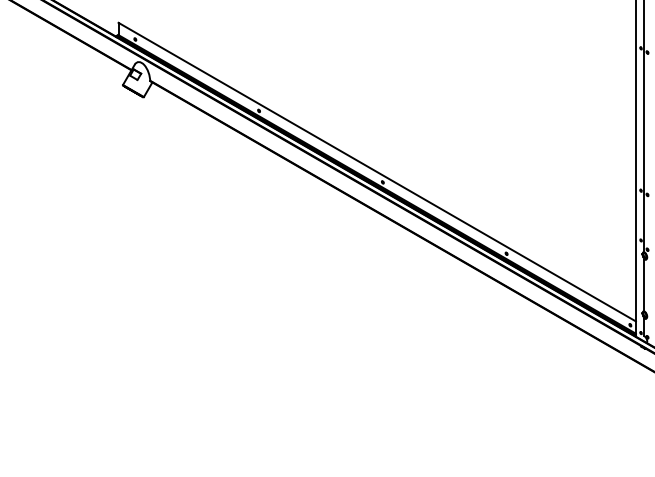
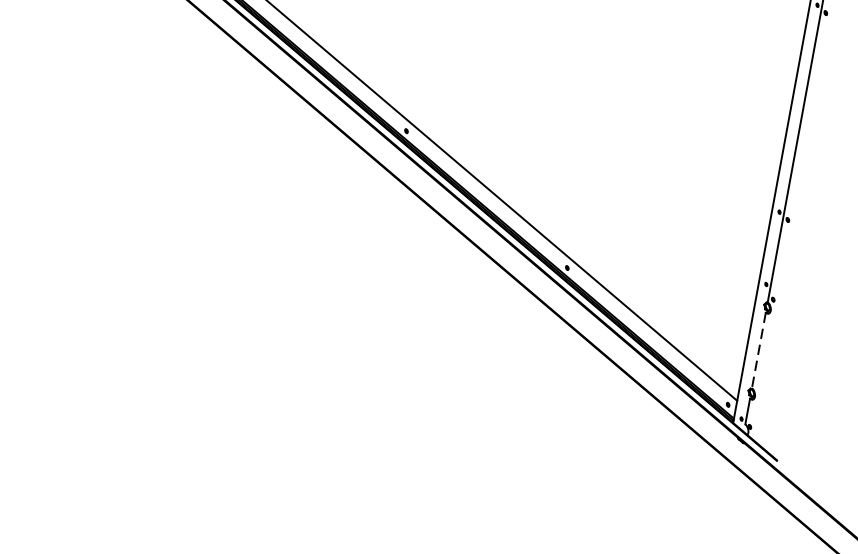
line: (644, 285) -> (759, 350), solid -> dashed

